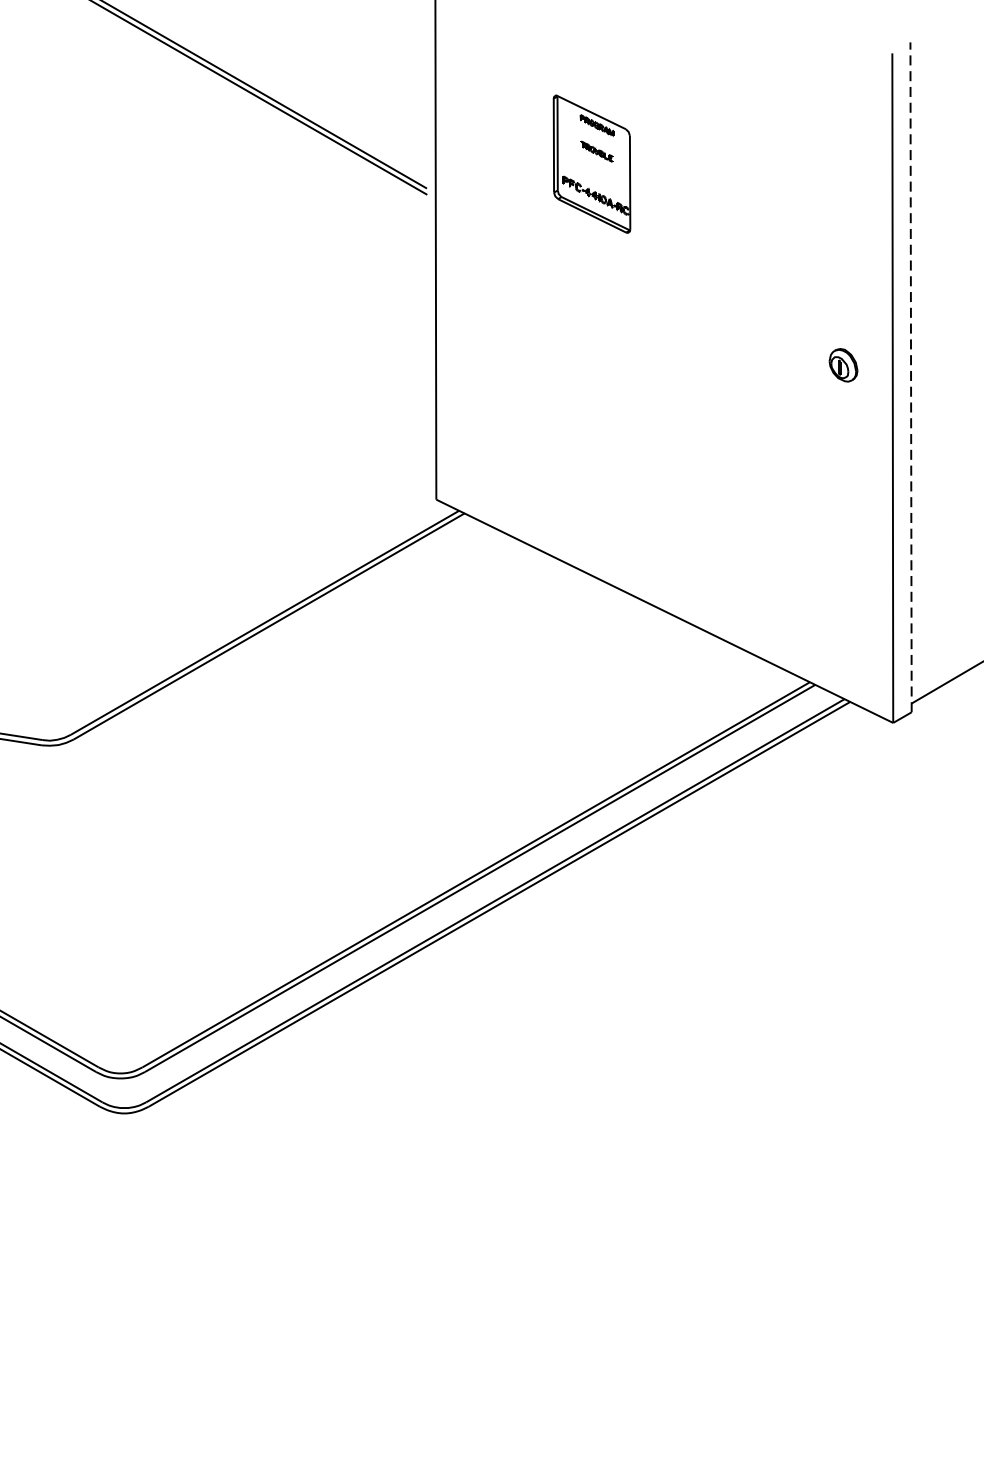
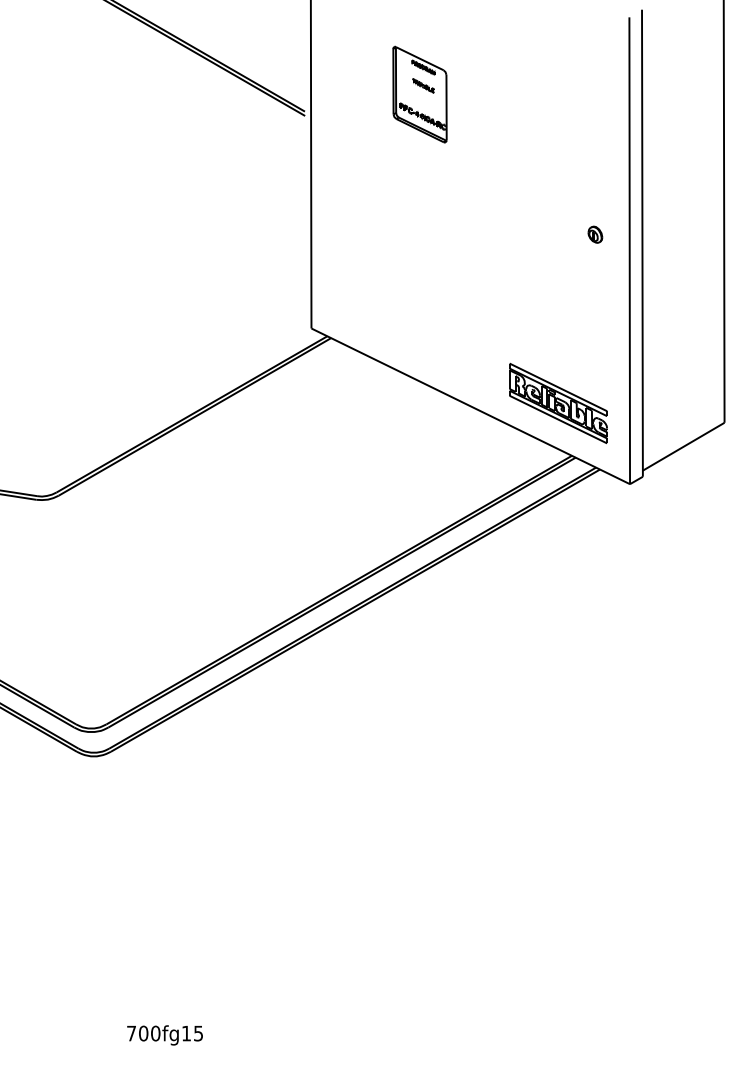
part: (843, 364) -> (595, 234), size x0.71
line: (911, 377) -> (642, 243), dashed -> solid
part: (790, 607) -> (558, 403), added

